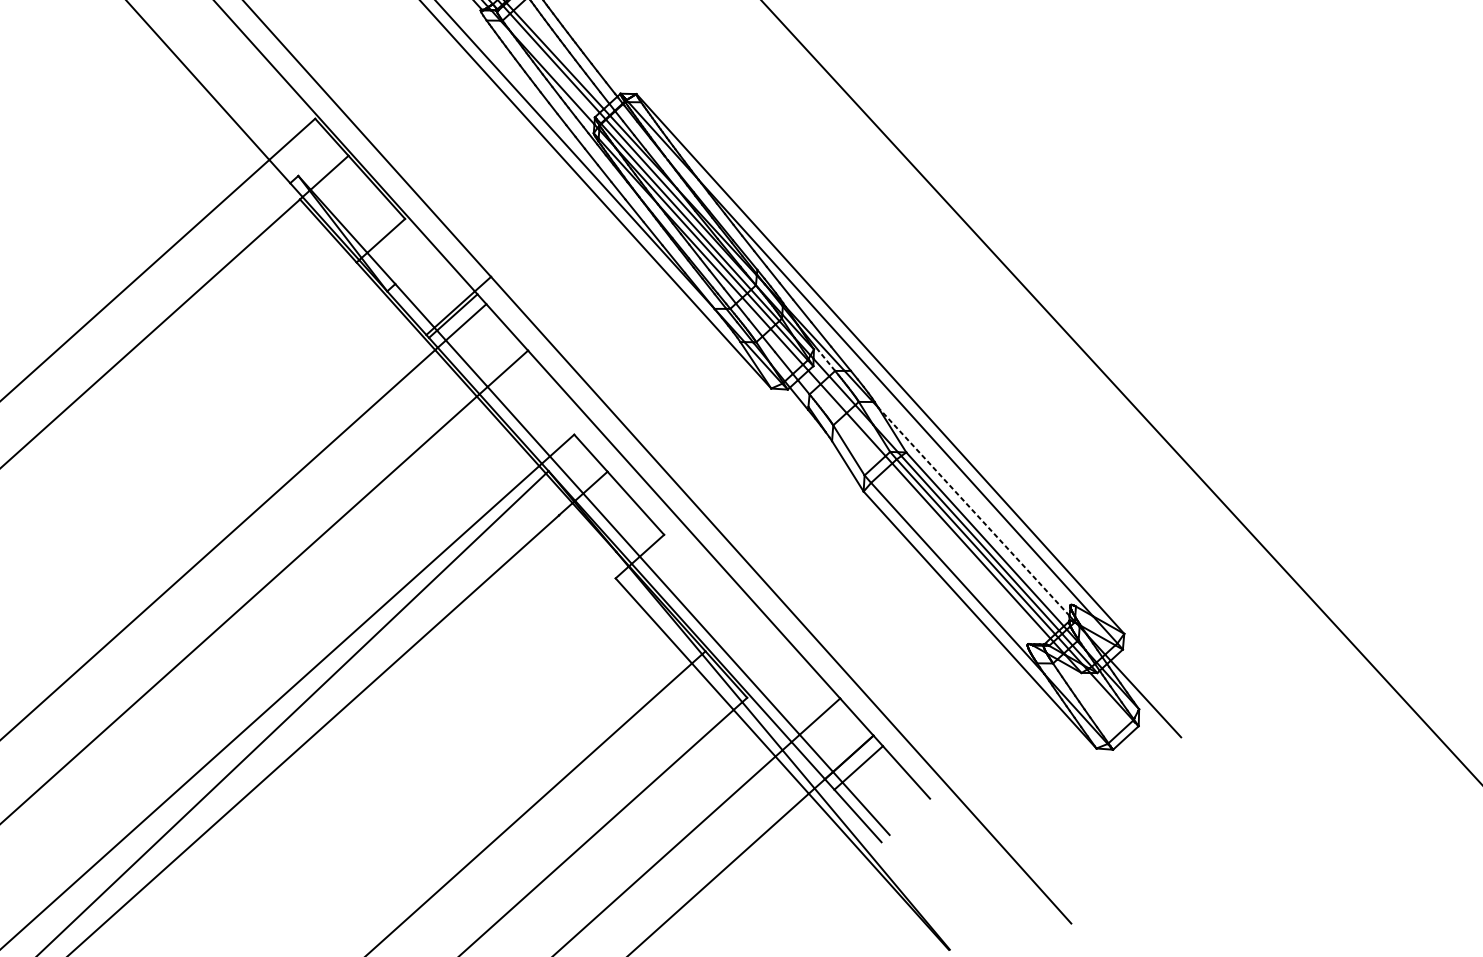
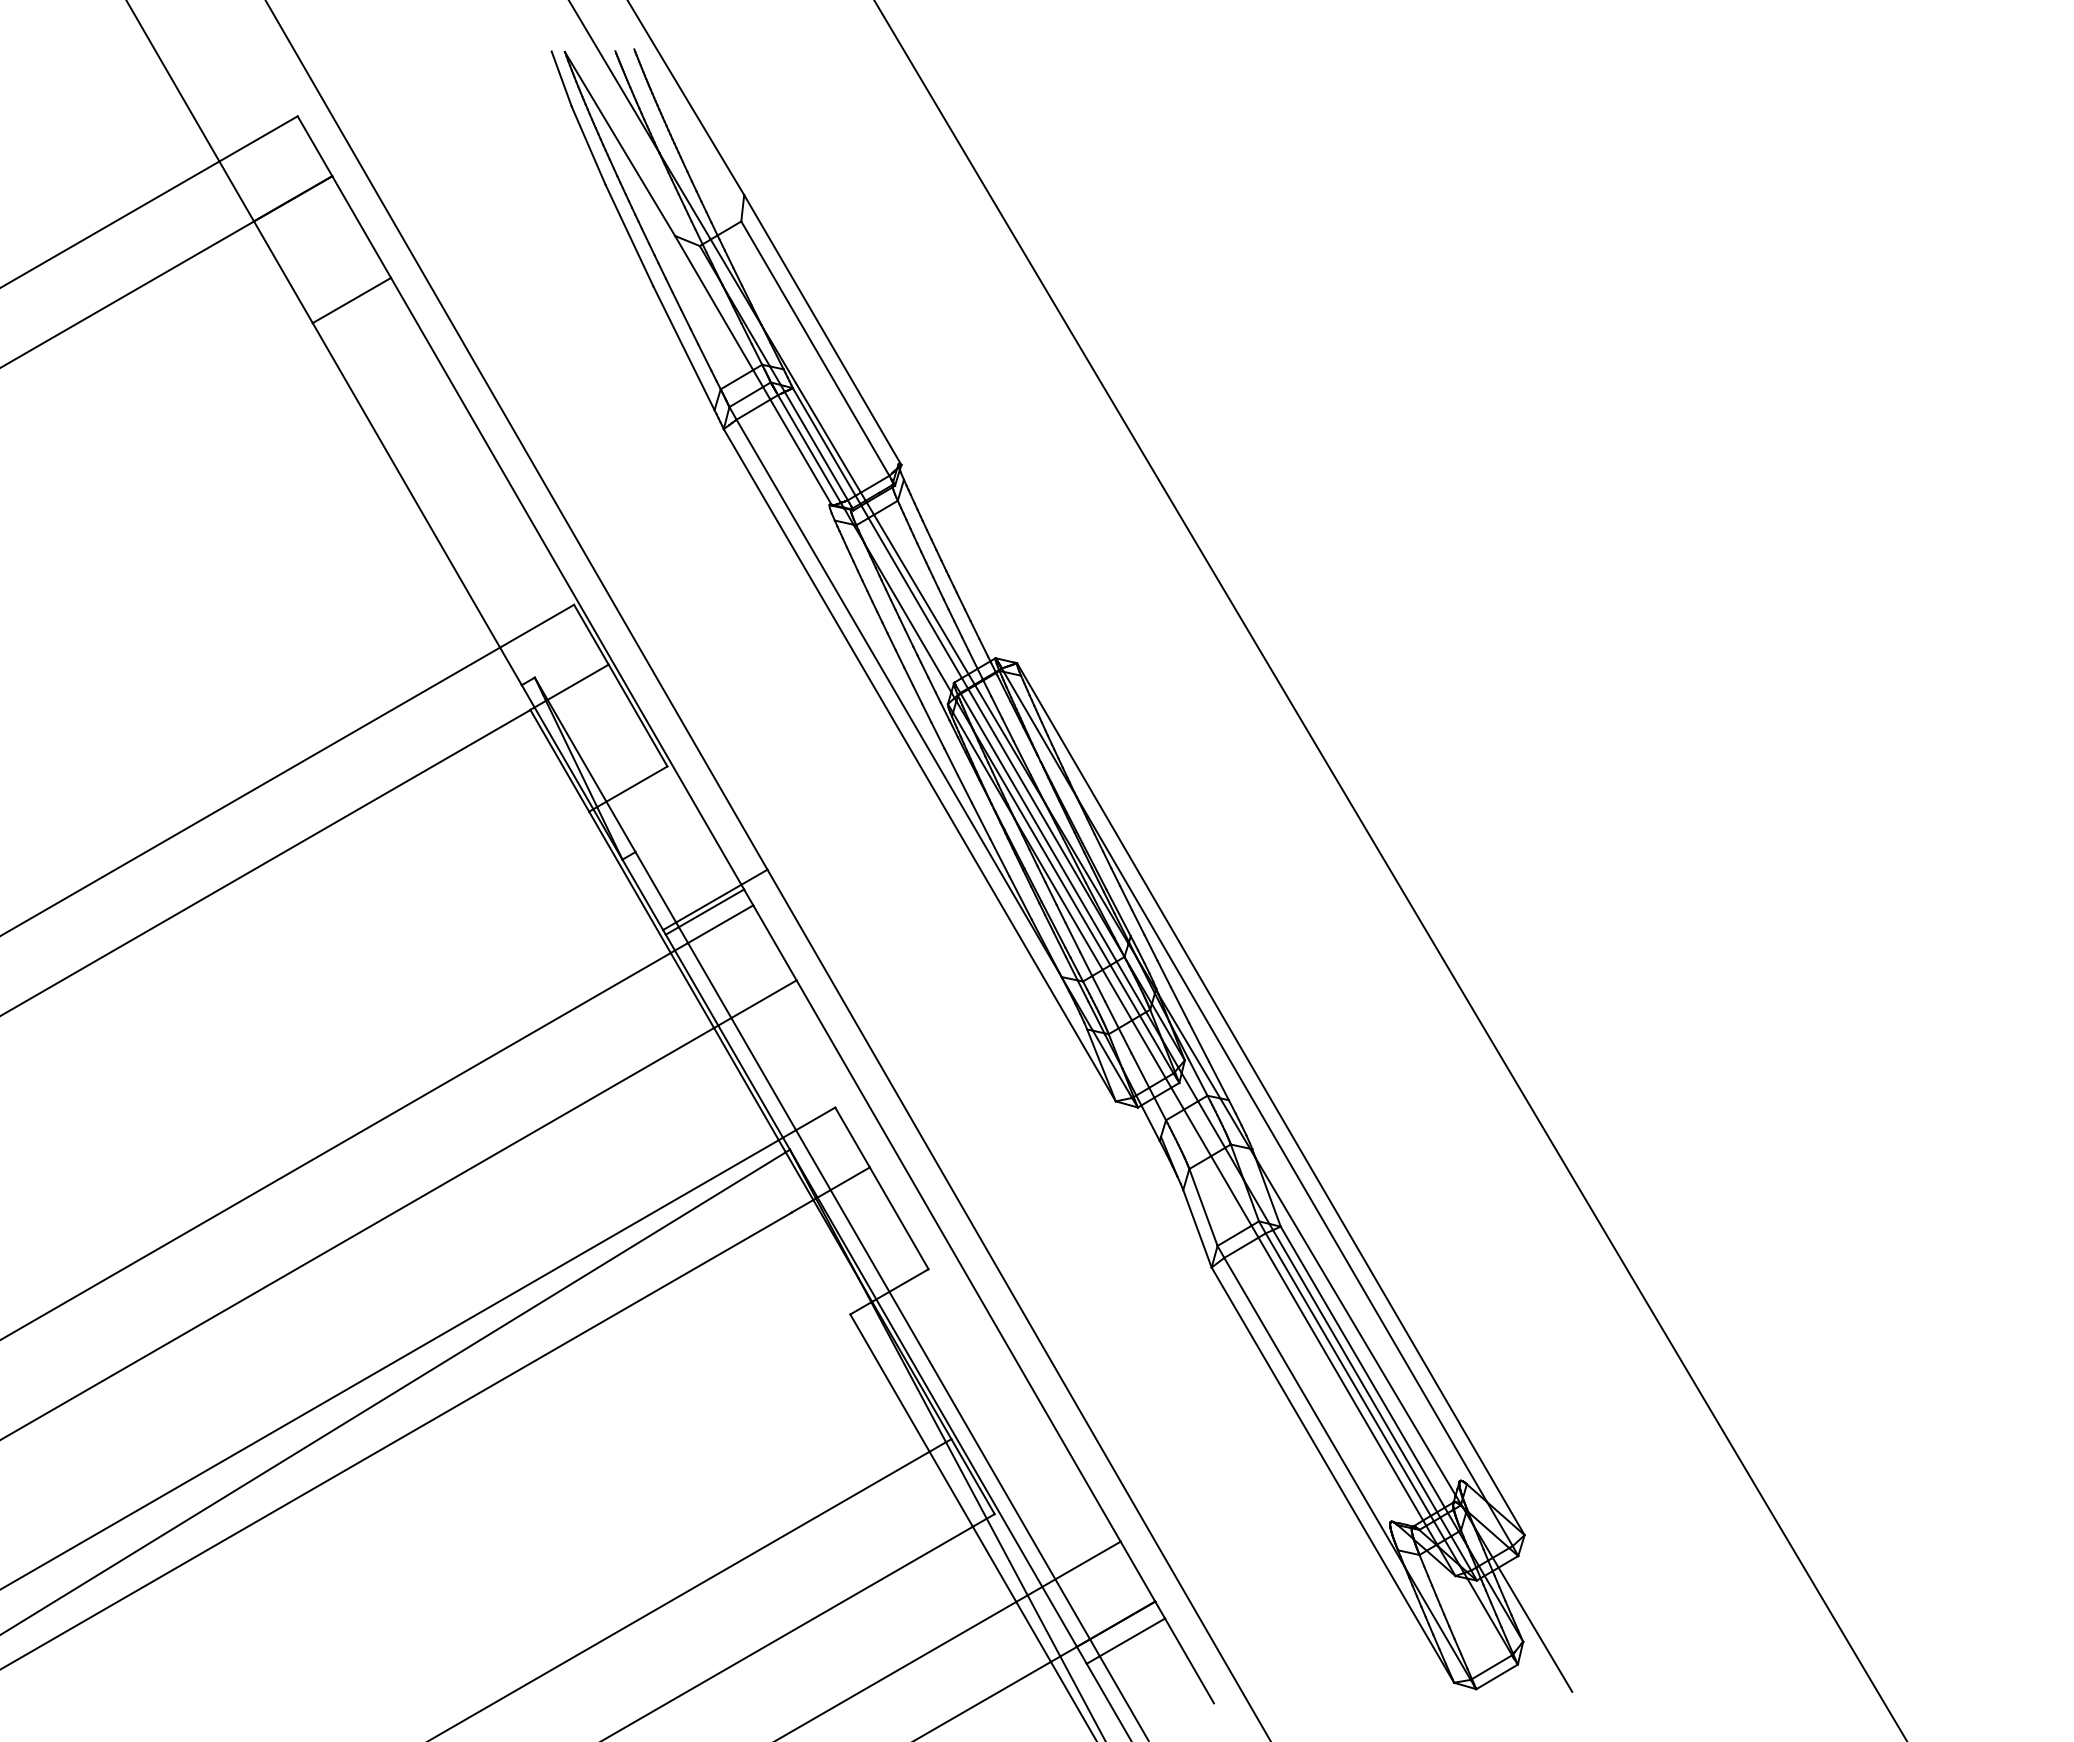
line: (825, 358) -> (1197, 1076), dashed -> solid
line: (973, 511) -> (1355, 1326), dashed -> solid

